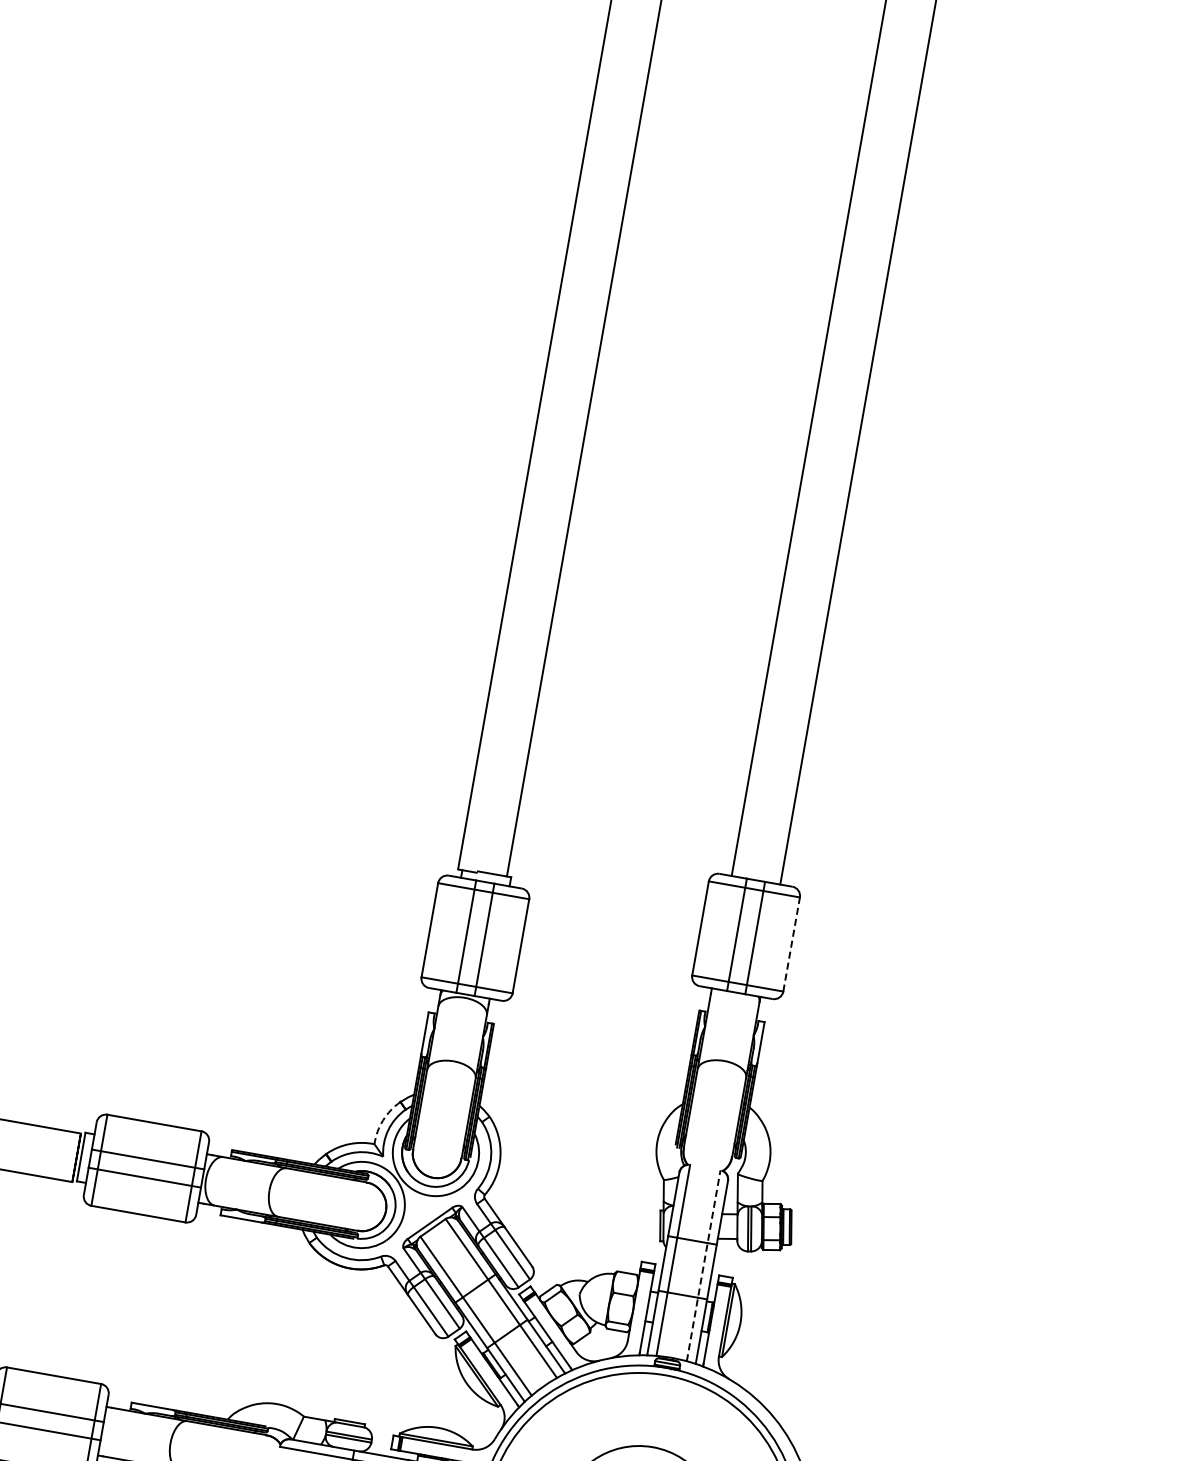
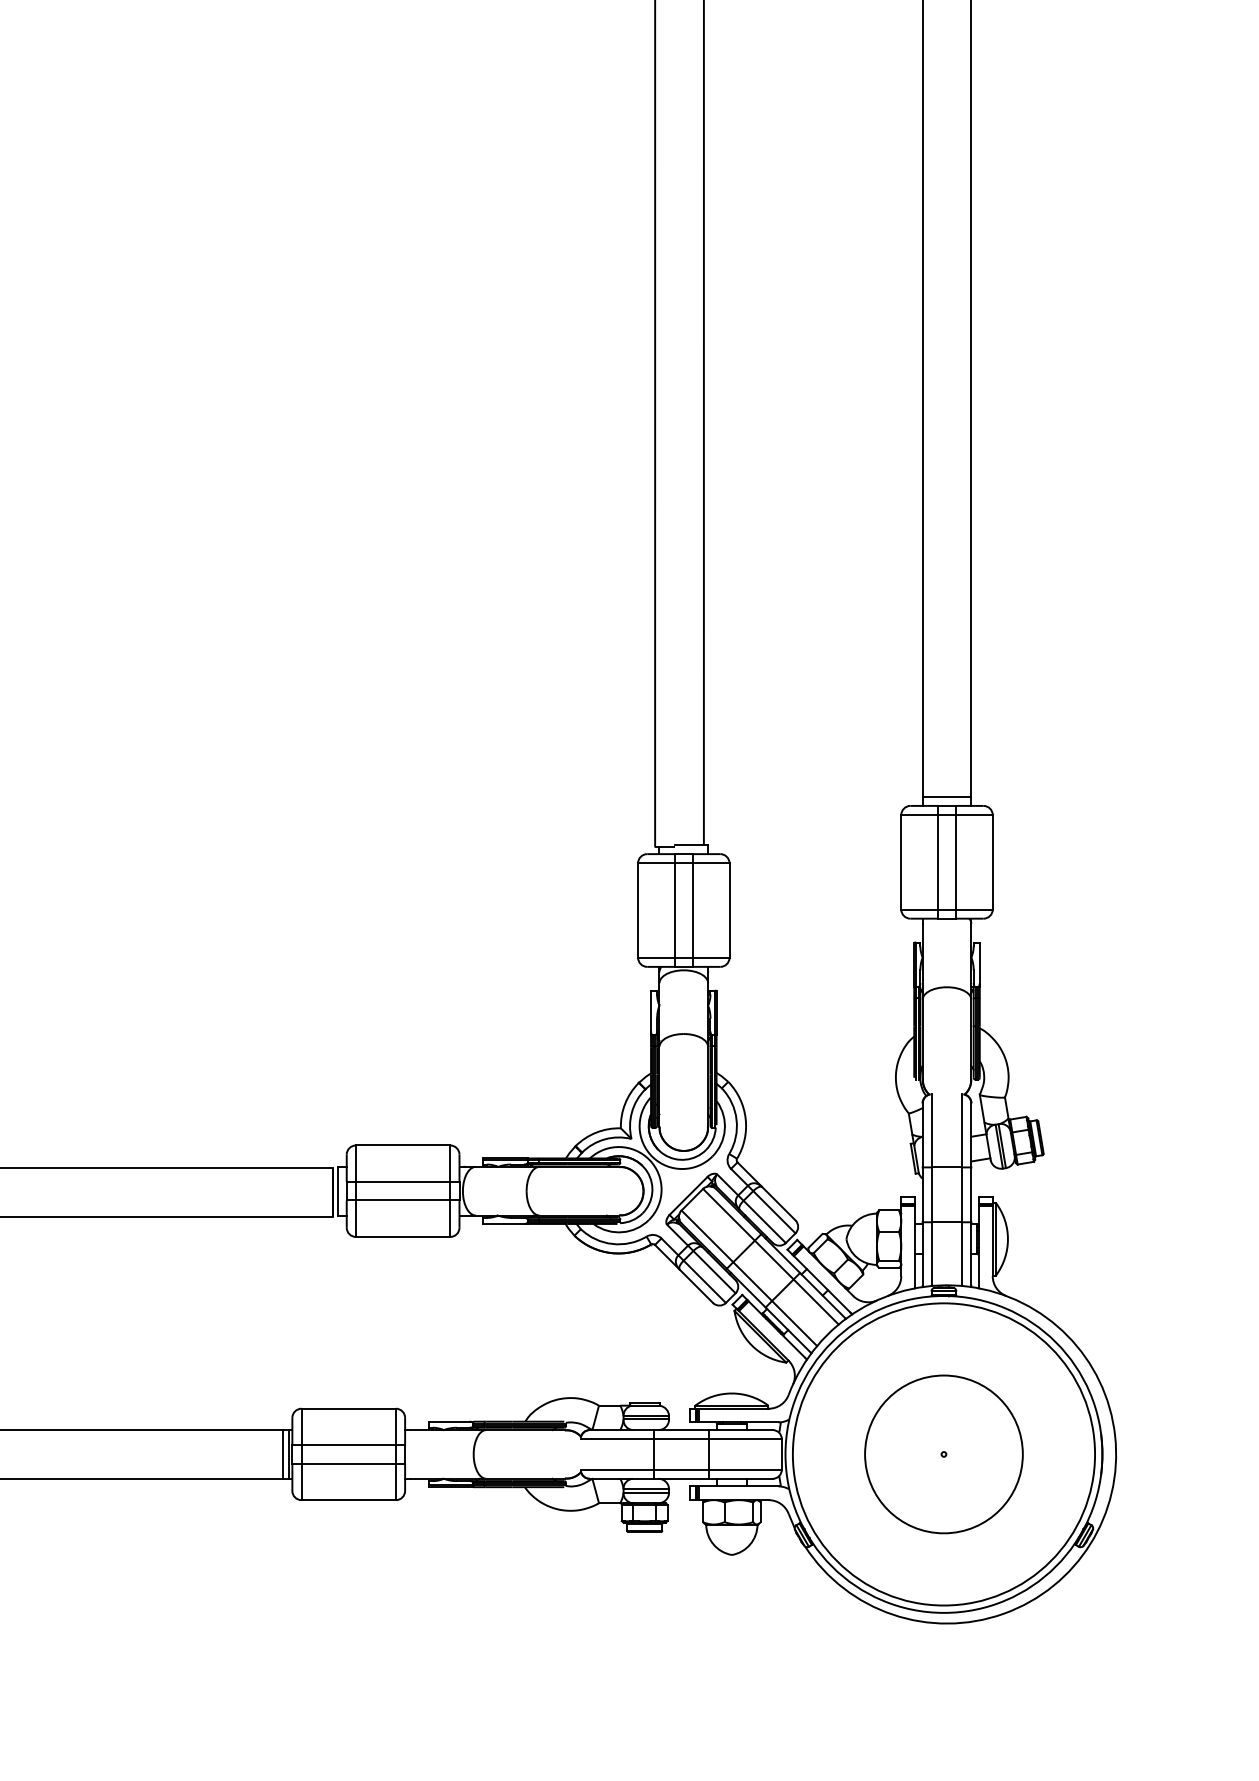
line: (757, 870) -> (946, 796), added
line: (791, 943) -> (992, 861), dashed -> solid
arc: (383, 1120) -> (625, 1103), dashed -> solid
line: (703, 1266) -> (962, 1190), dashed -> solid

